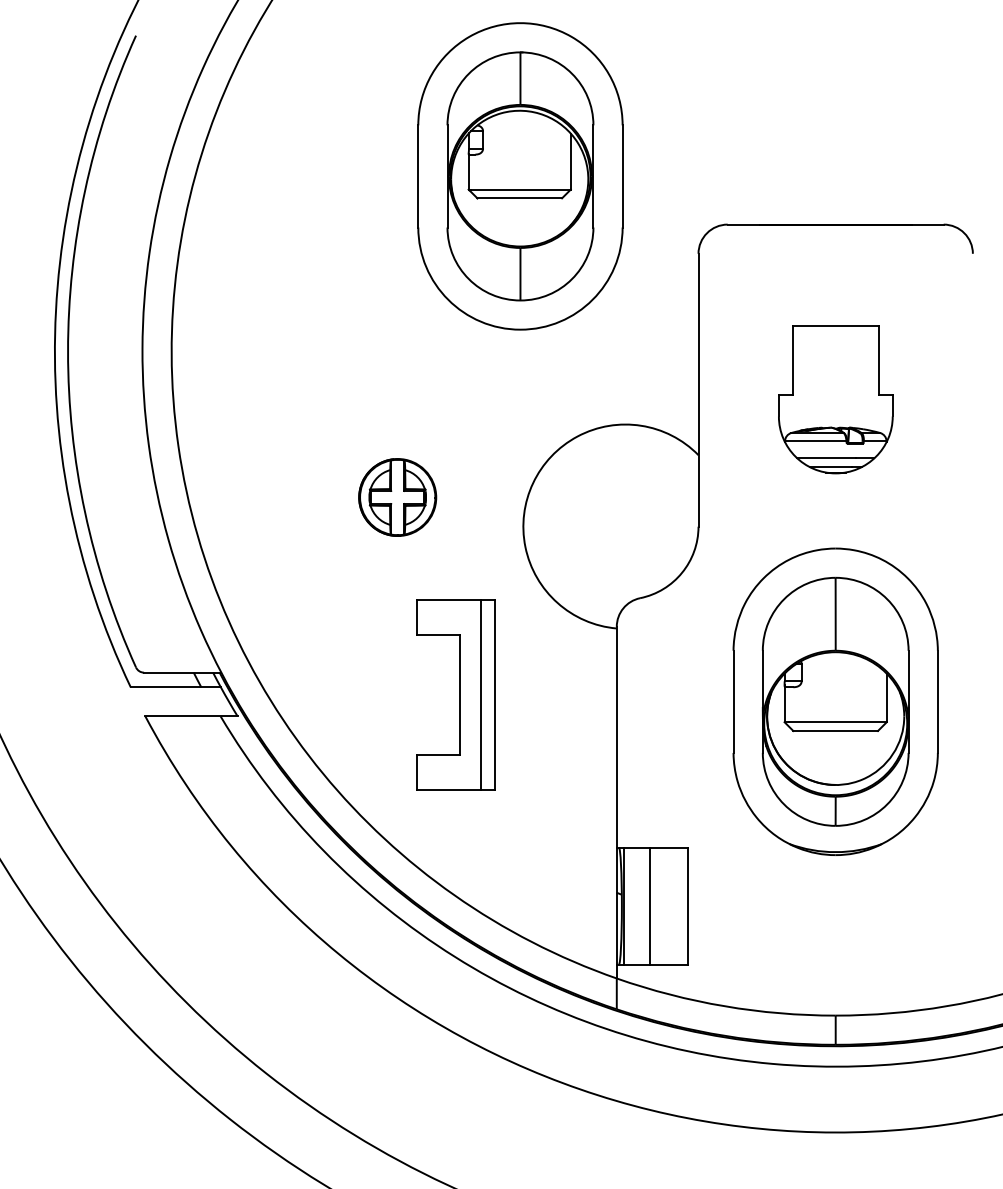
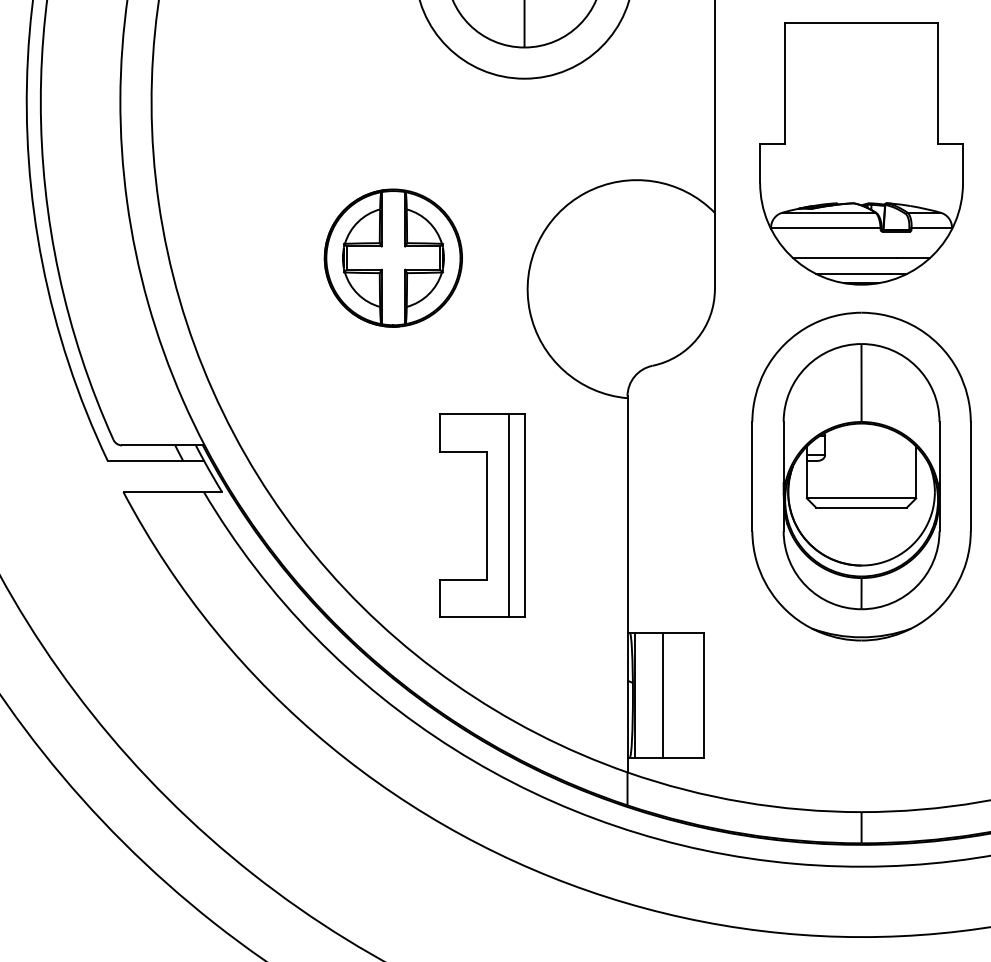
part: (835, 399) -> (861, 153), size x1.67
part: (397, 497) -> (393, 258), size x1.67
part: (455, 694) -> (481, 514), moved

